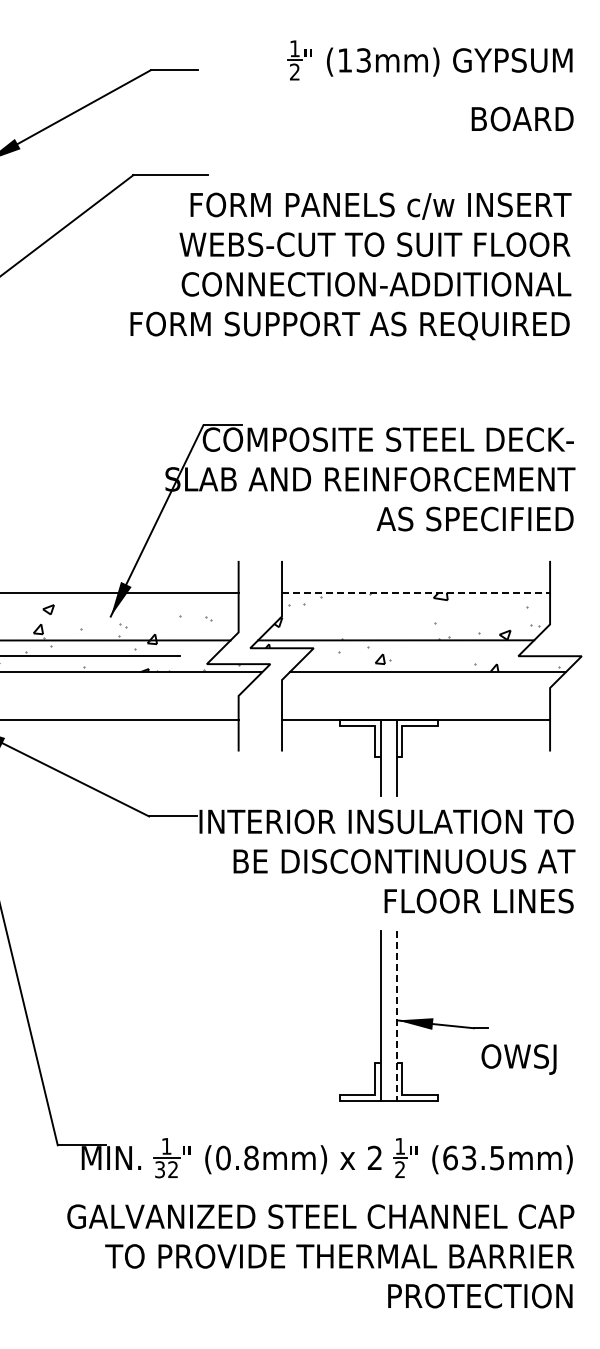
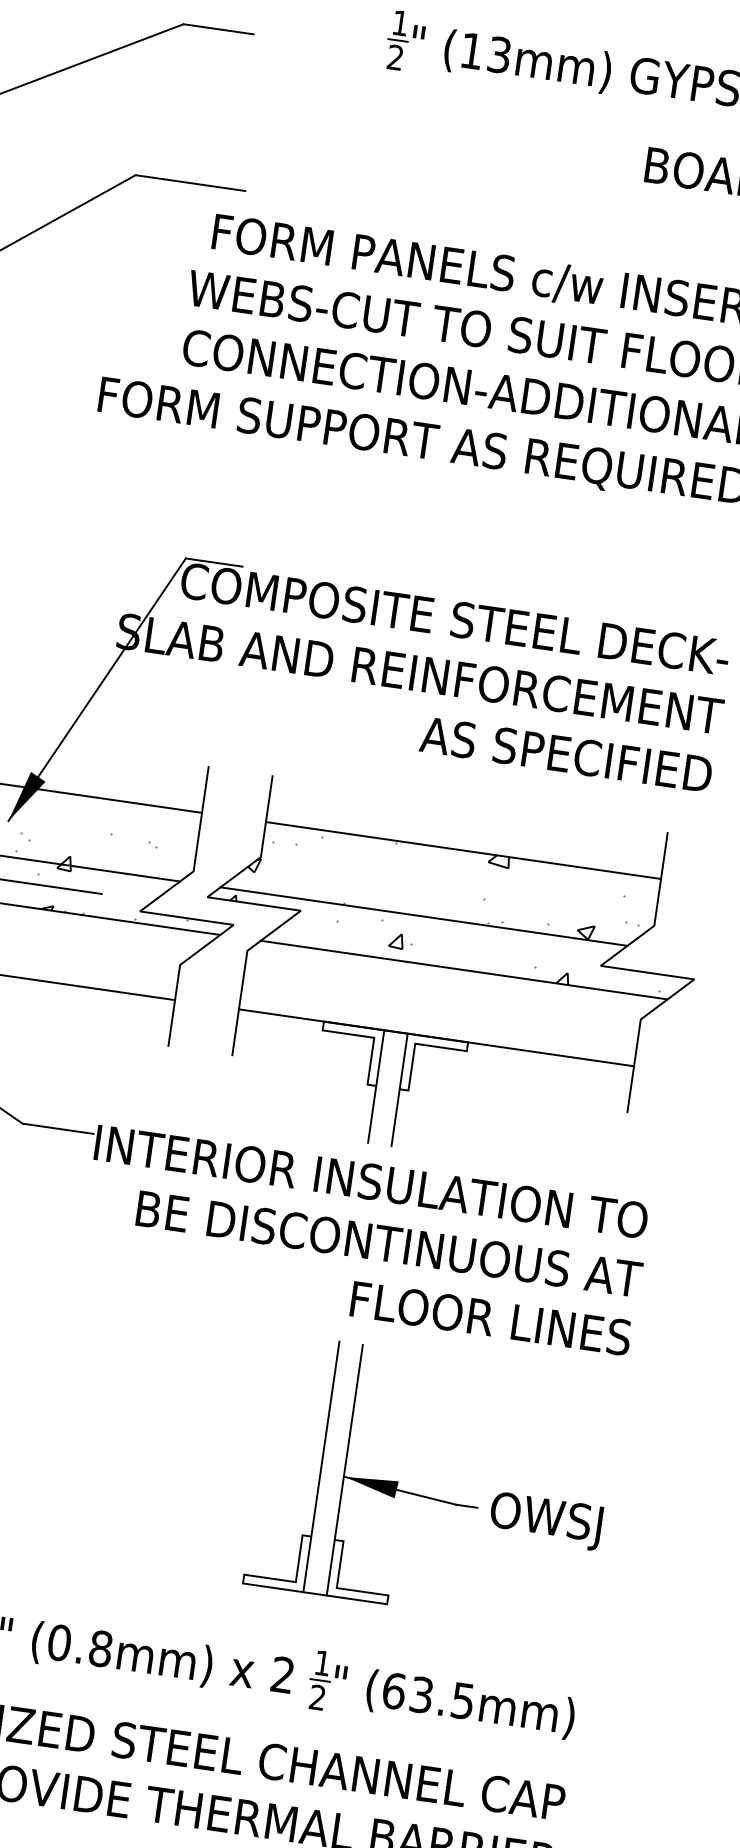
line: (416, 592) -> (464, 850), dashed -> solid
line: (396, 1016) -> (344, 1471), dashed -> solid
text: (518, 1059) -> (545, 1520), moved

